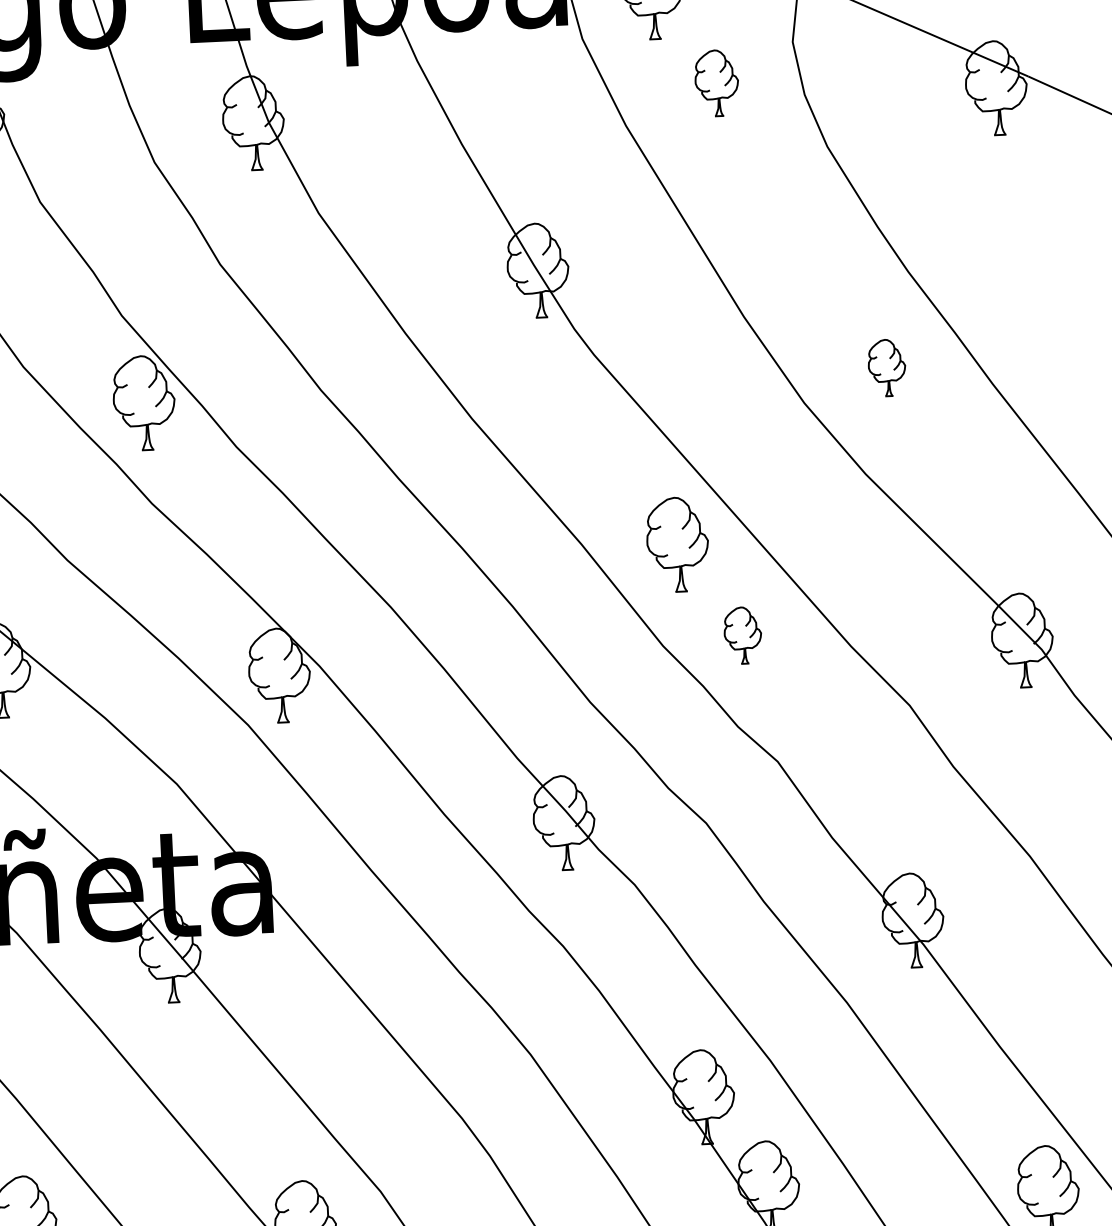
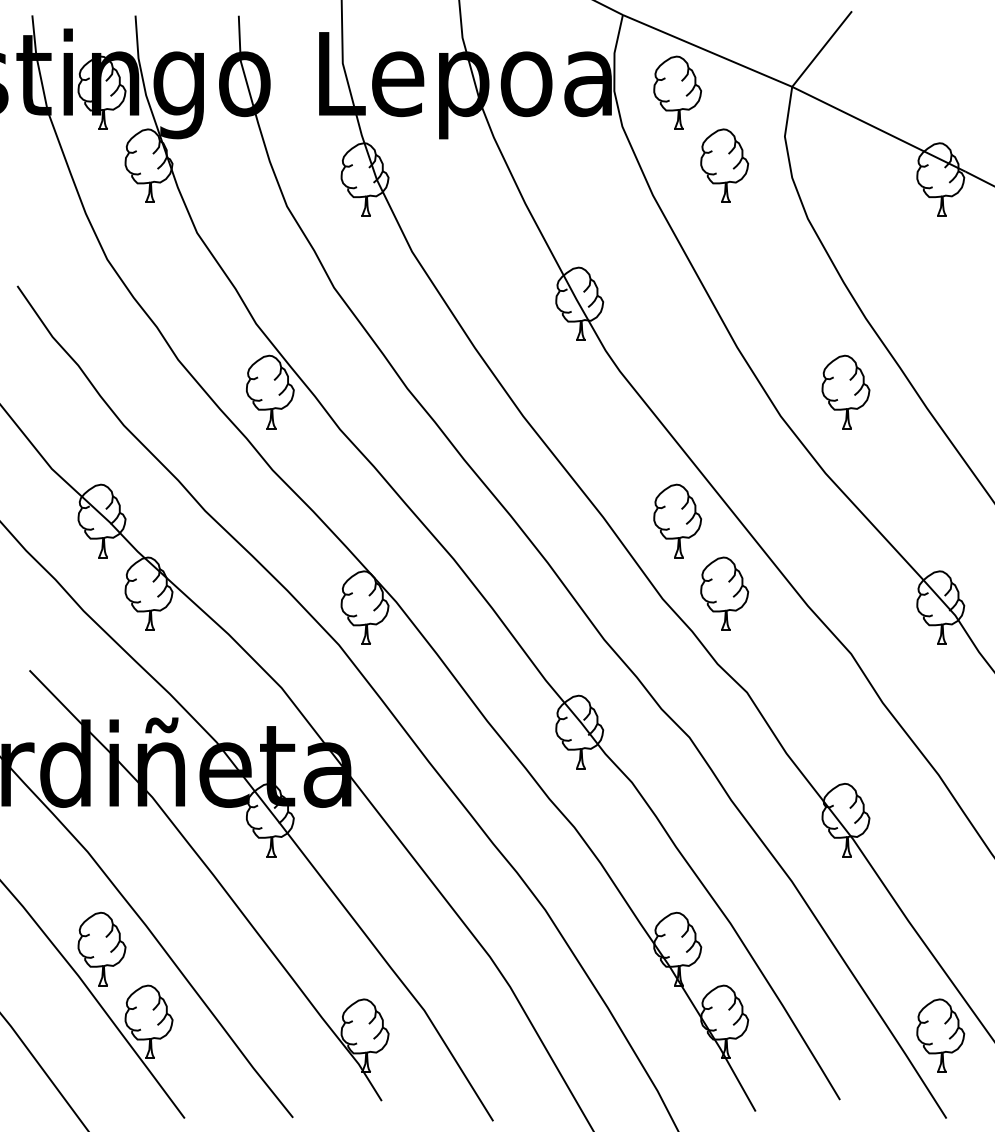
part: (716, 83) -> (724, 165), size x1.43
part: (886, 367) -> (845, 391), size x1.67
part: (742, 635) -> (724, 593), size x1.67

